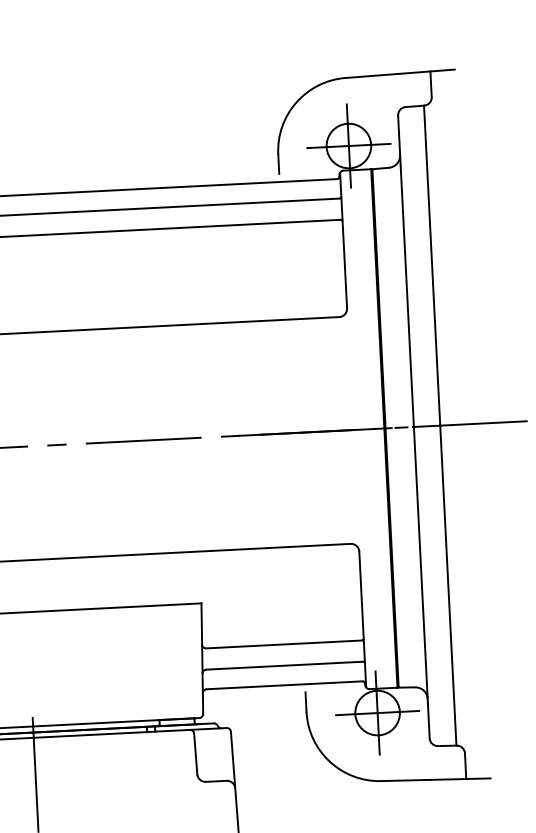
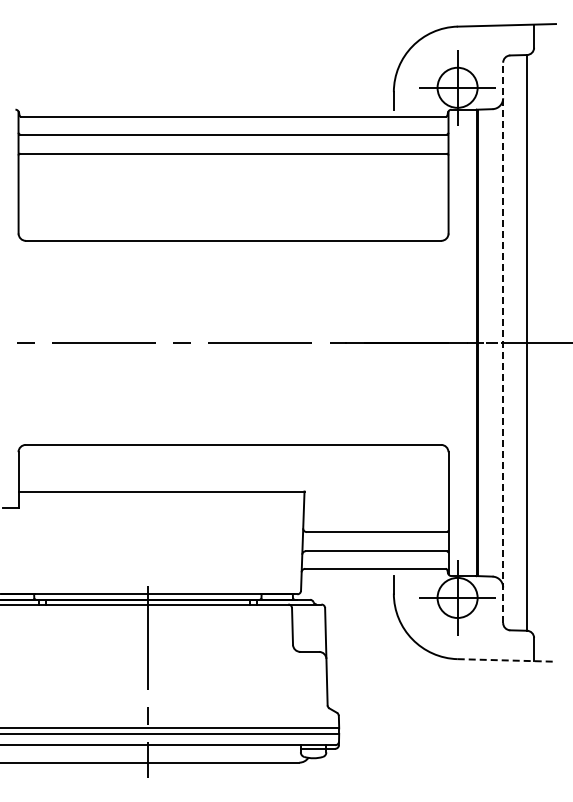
line: (414, 426) -> (503, 342), solid -> dashed
line: (436, 779) -> (507, 660), solid -> dashed

